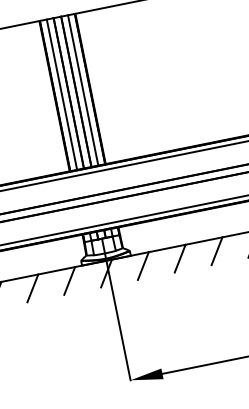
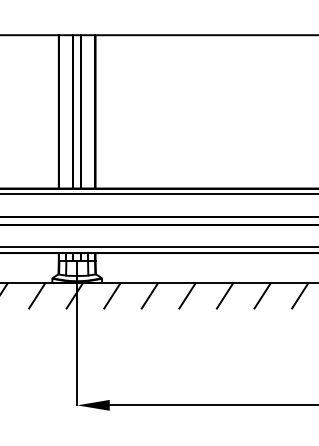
line: (83, 89) -> (88, 111), removed
line: (62, 94) -> (66, 111), removed

